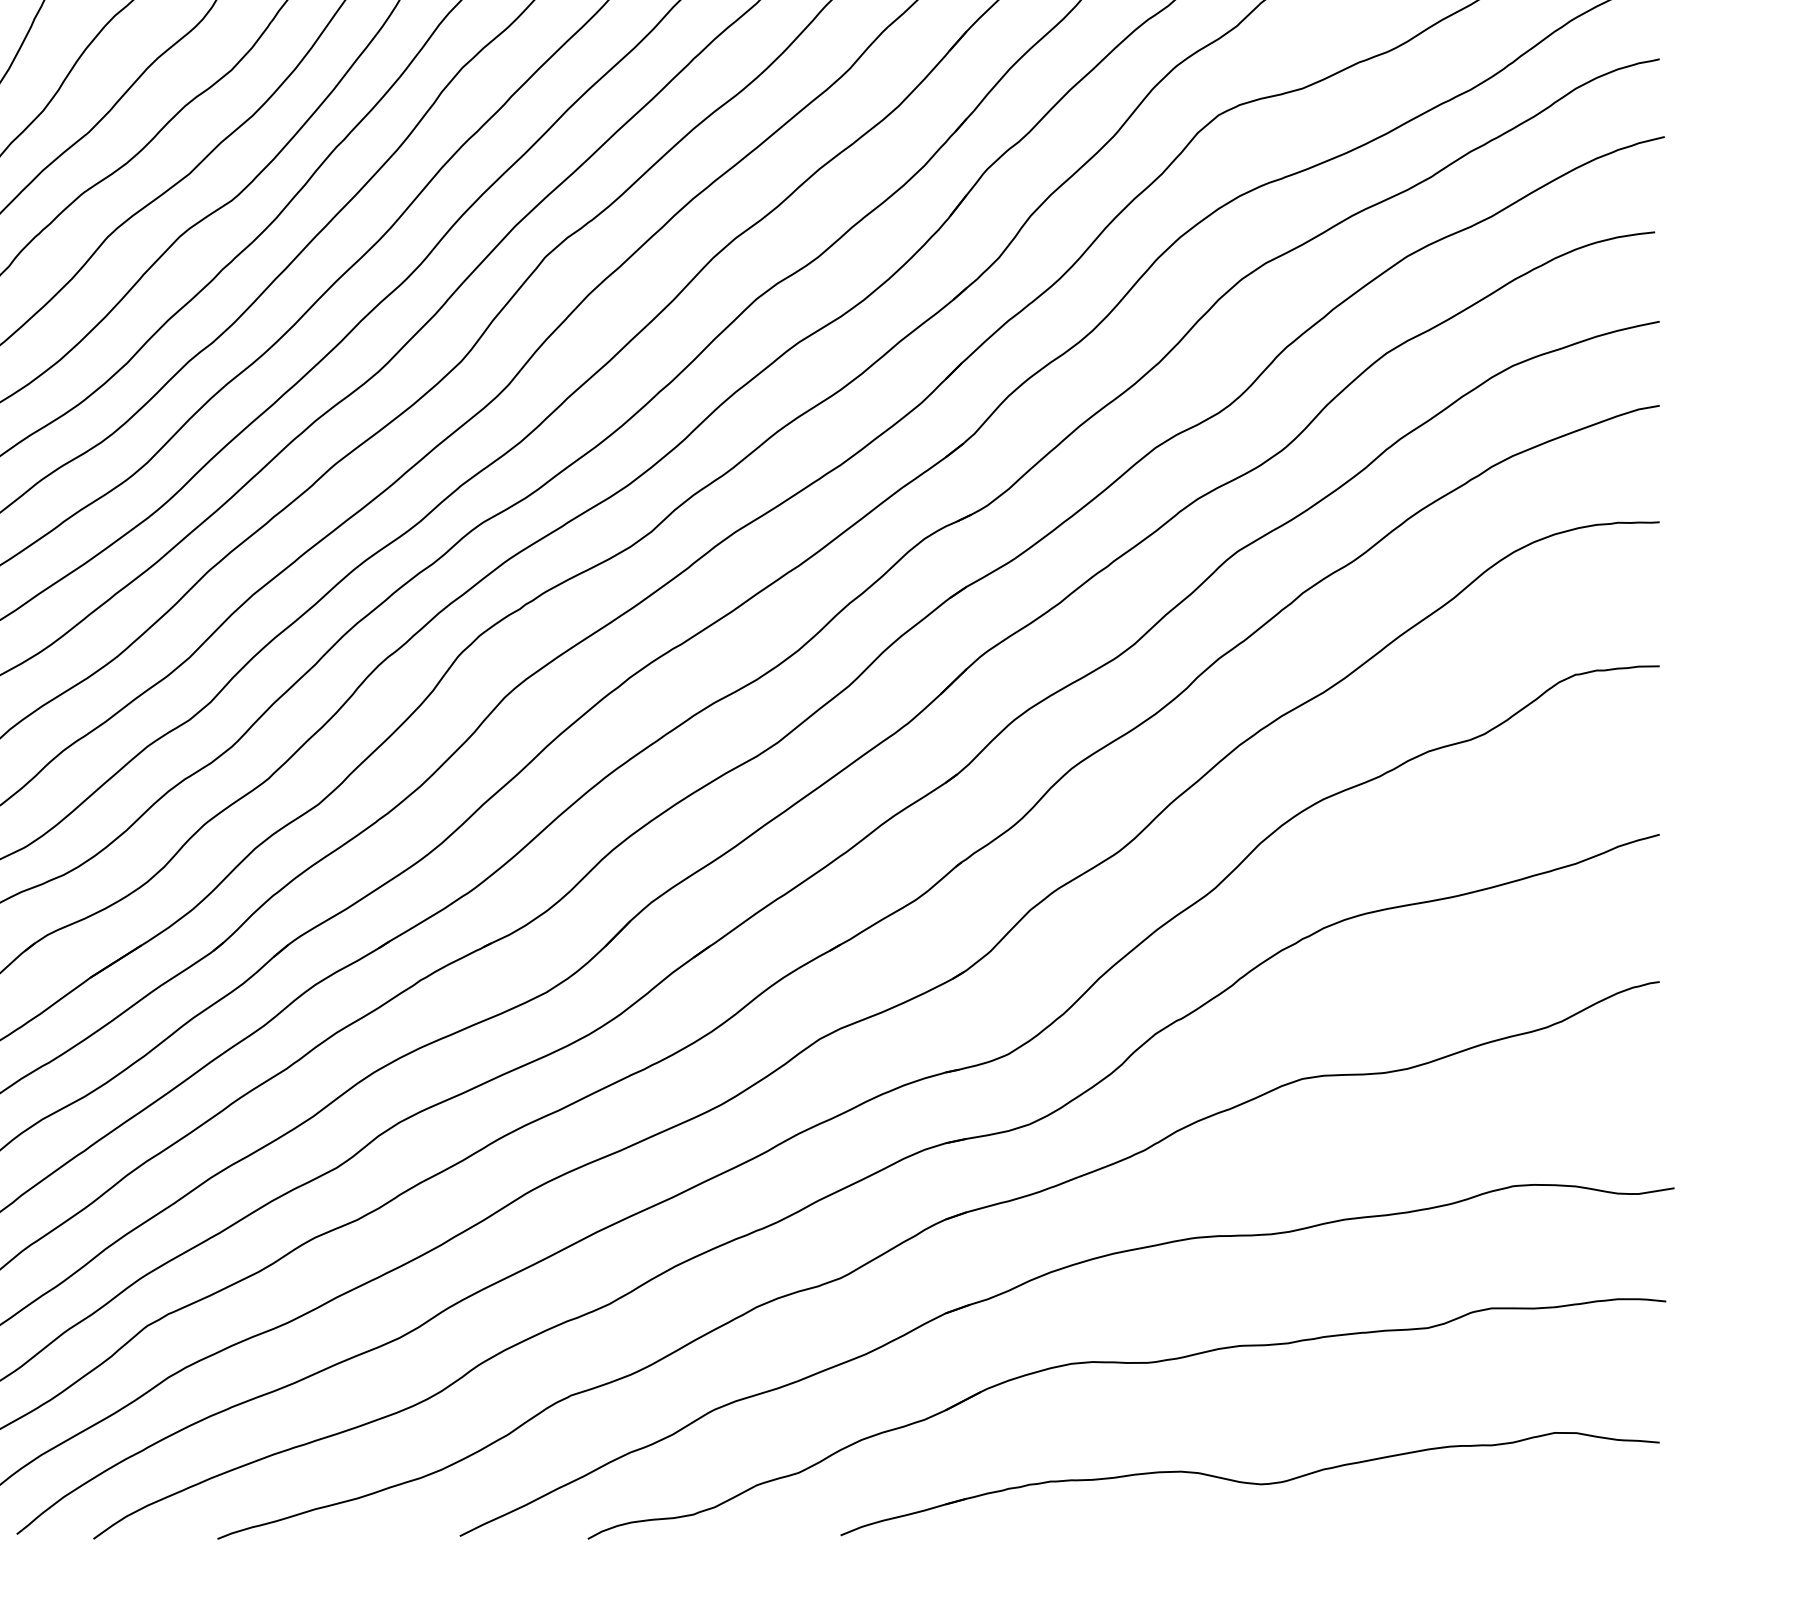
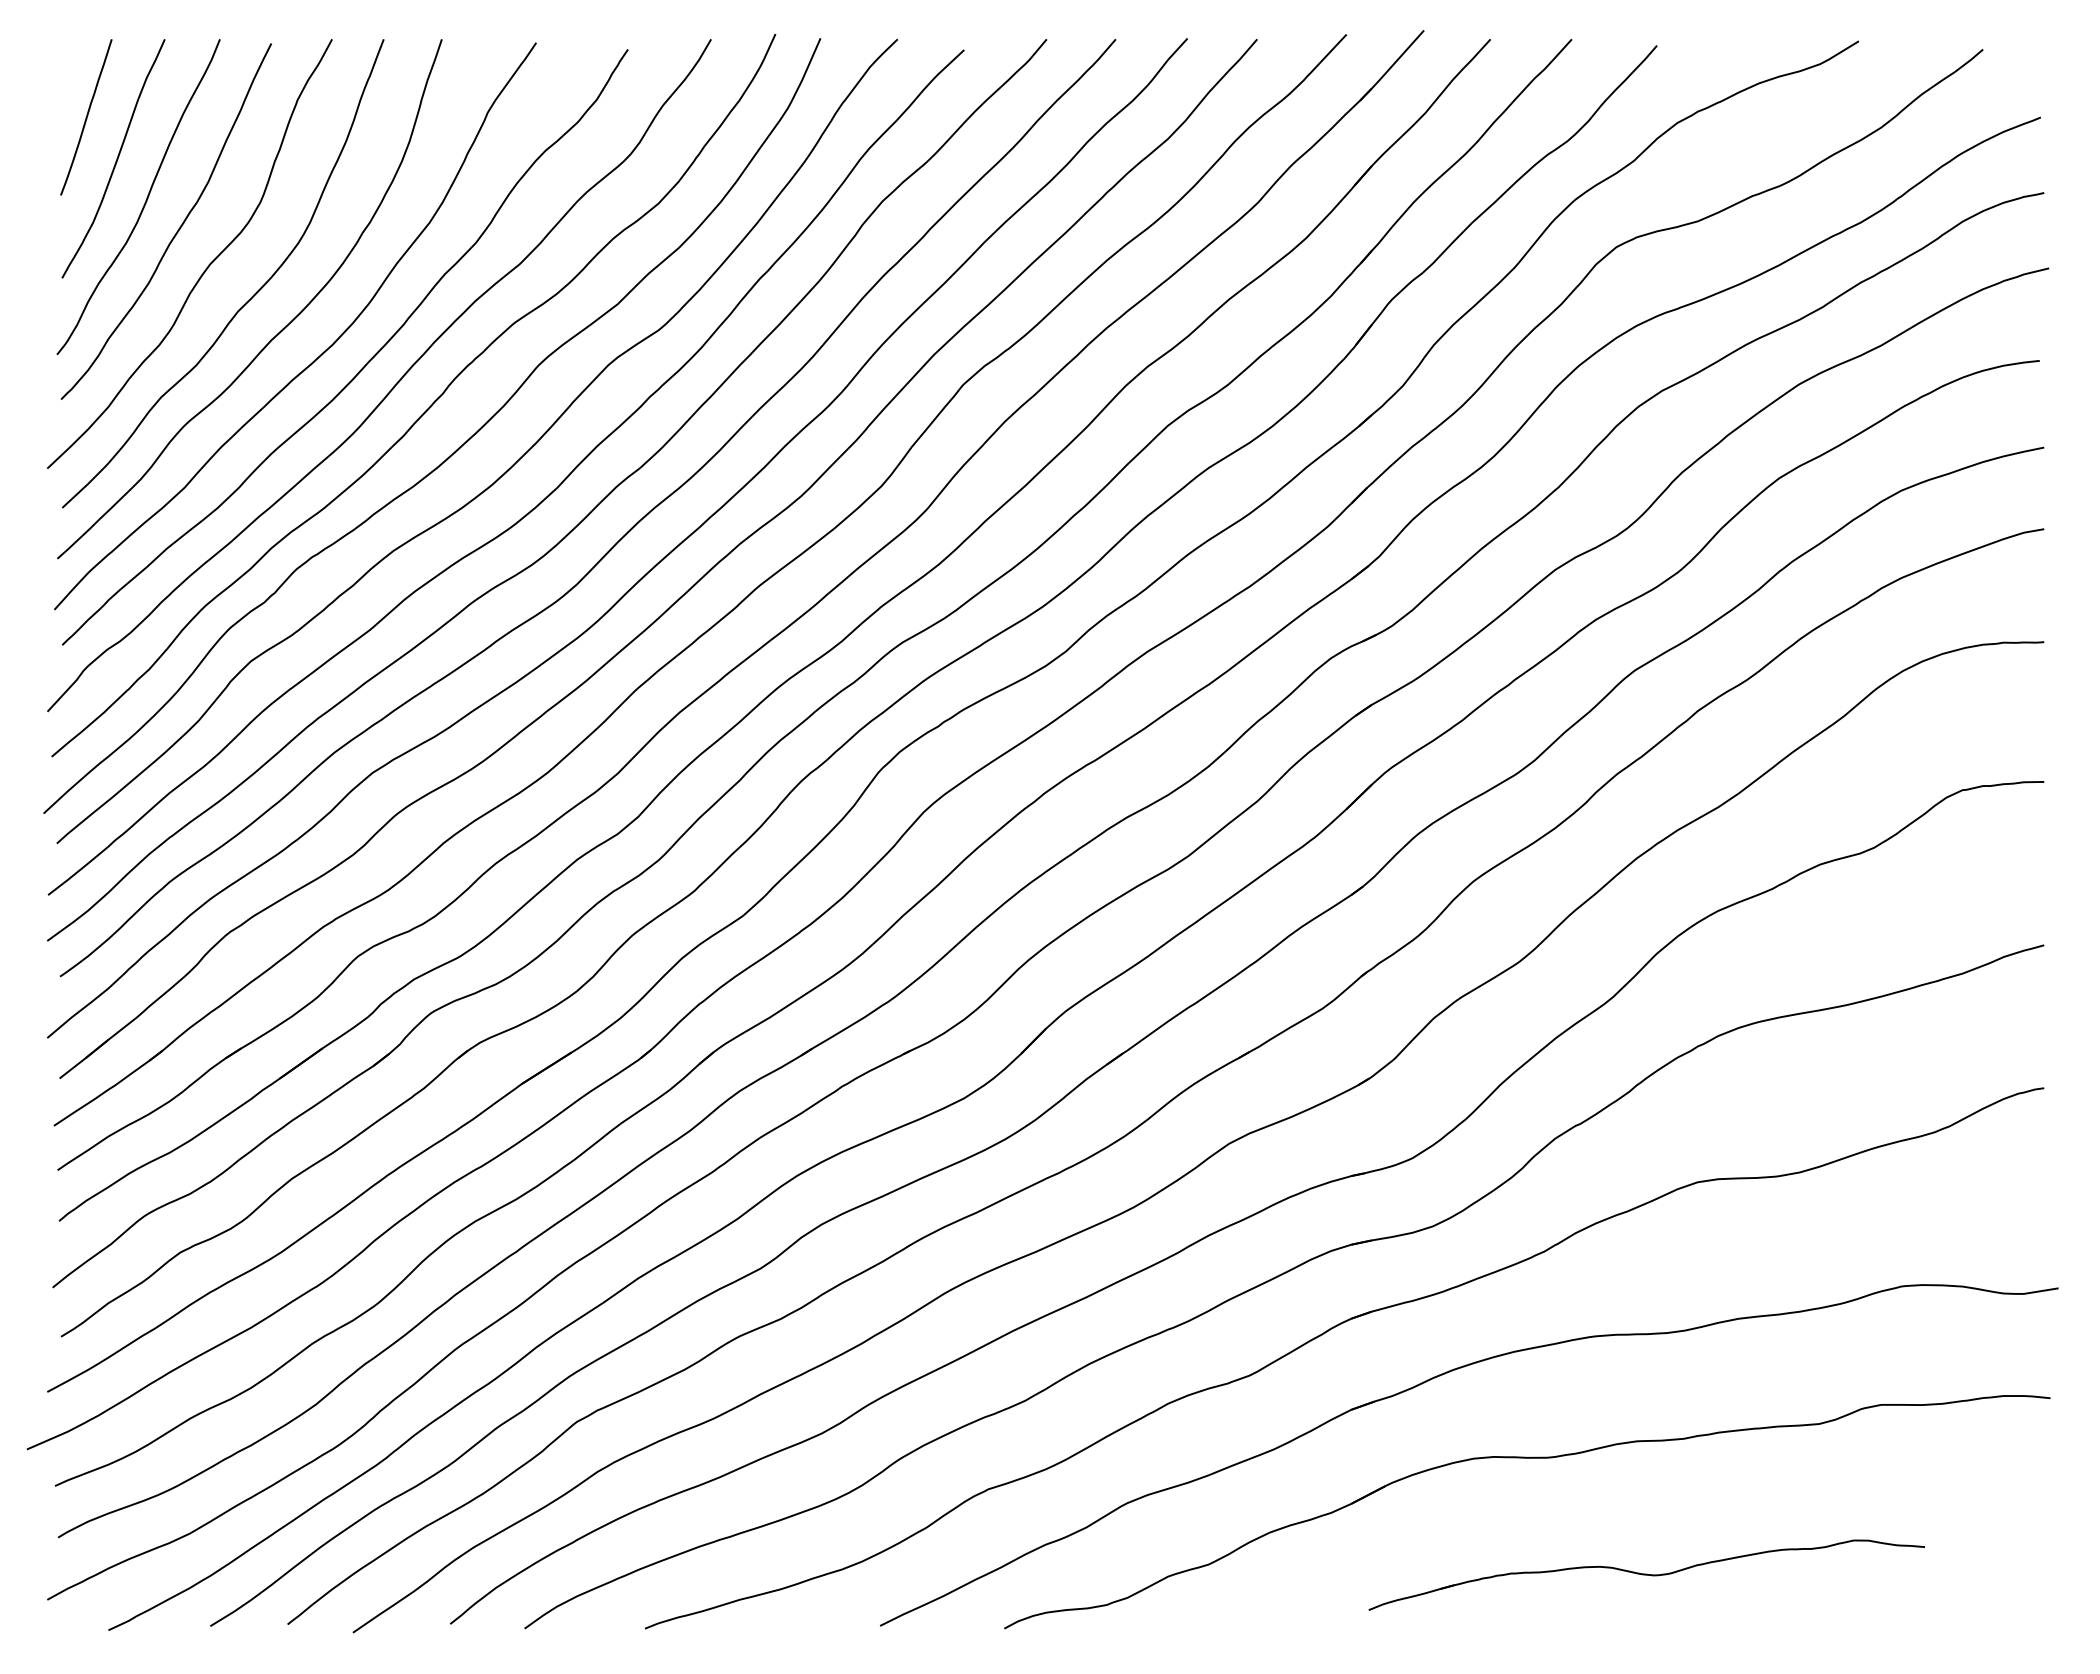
part: (1249, 1483) -> (1646, 1574), size x0.7

